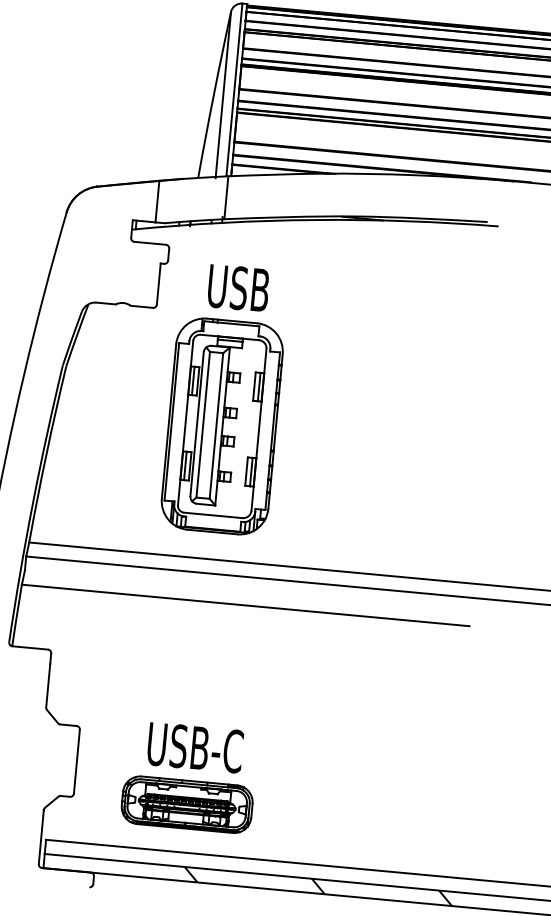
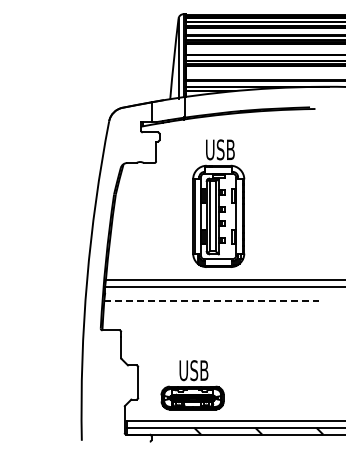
part: (224, 399) -> (218, 203), moved
line: (247, 605) -> (212, 300), solid -> dashed
text: (194, 747) -> (193, 370), USB-C -> USB

